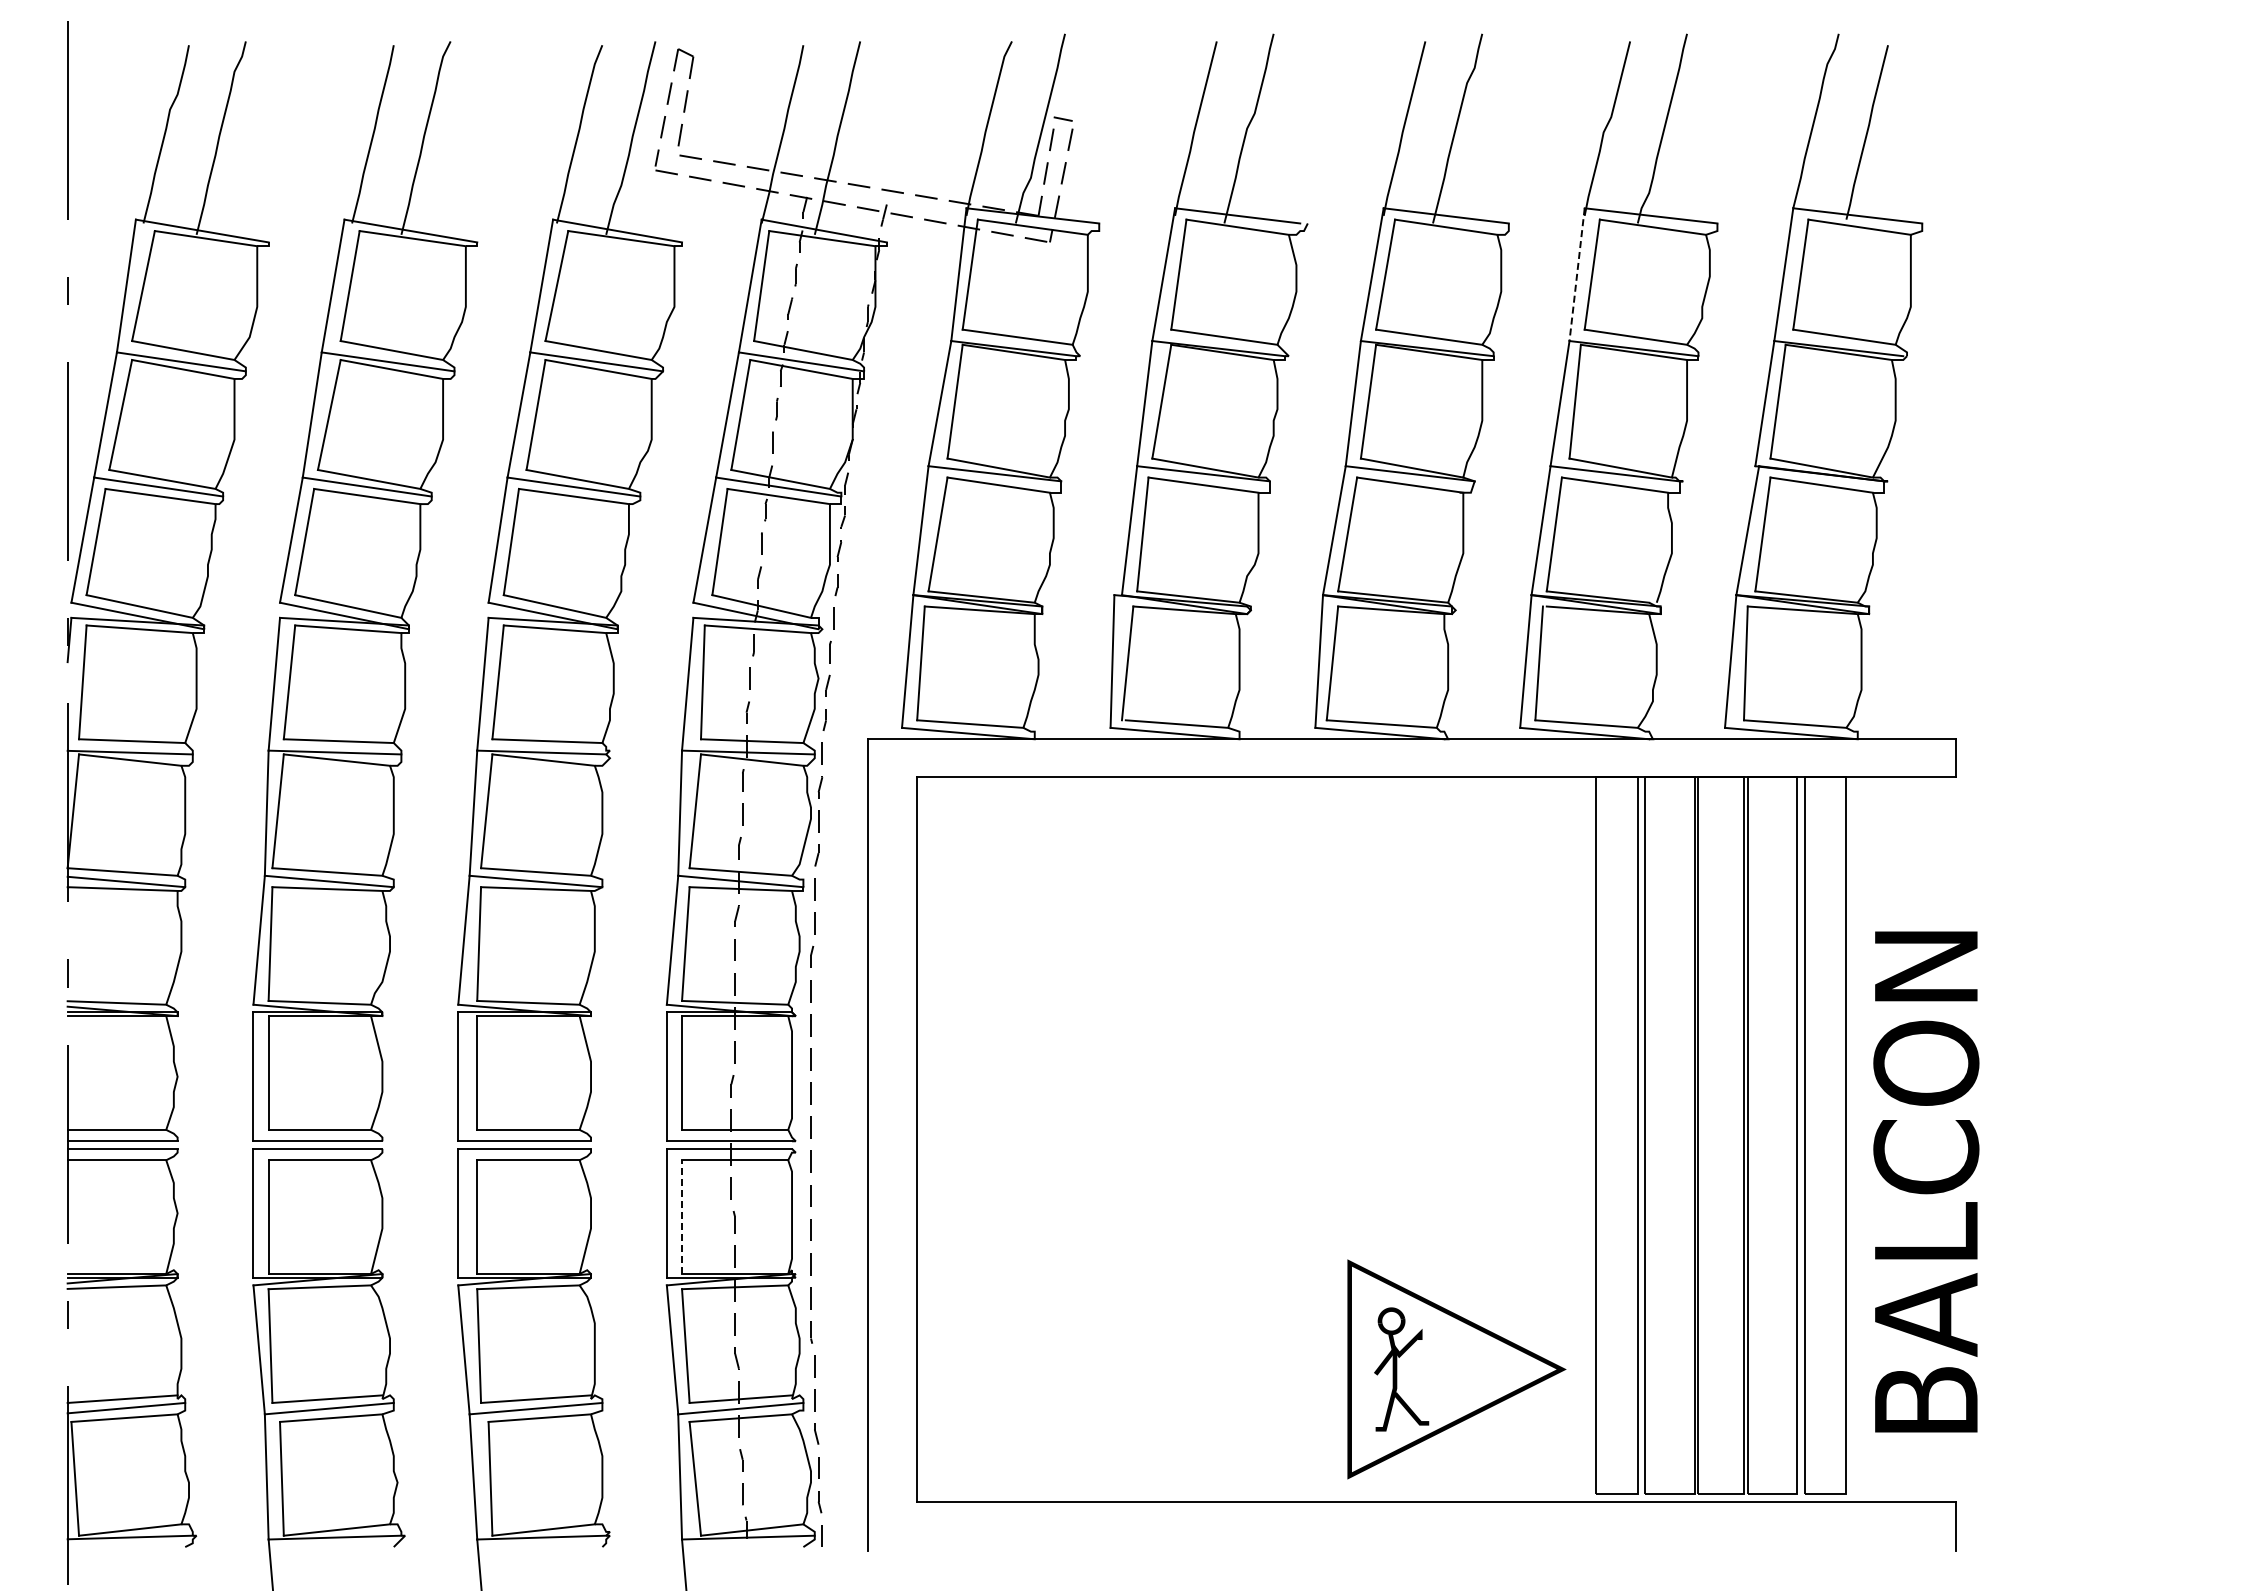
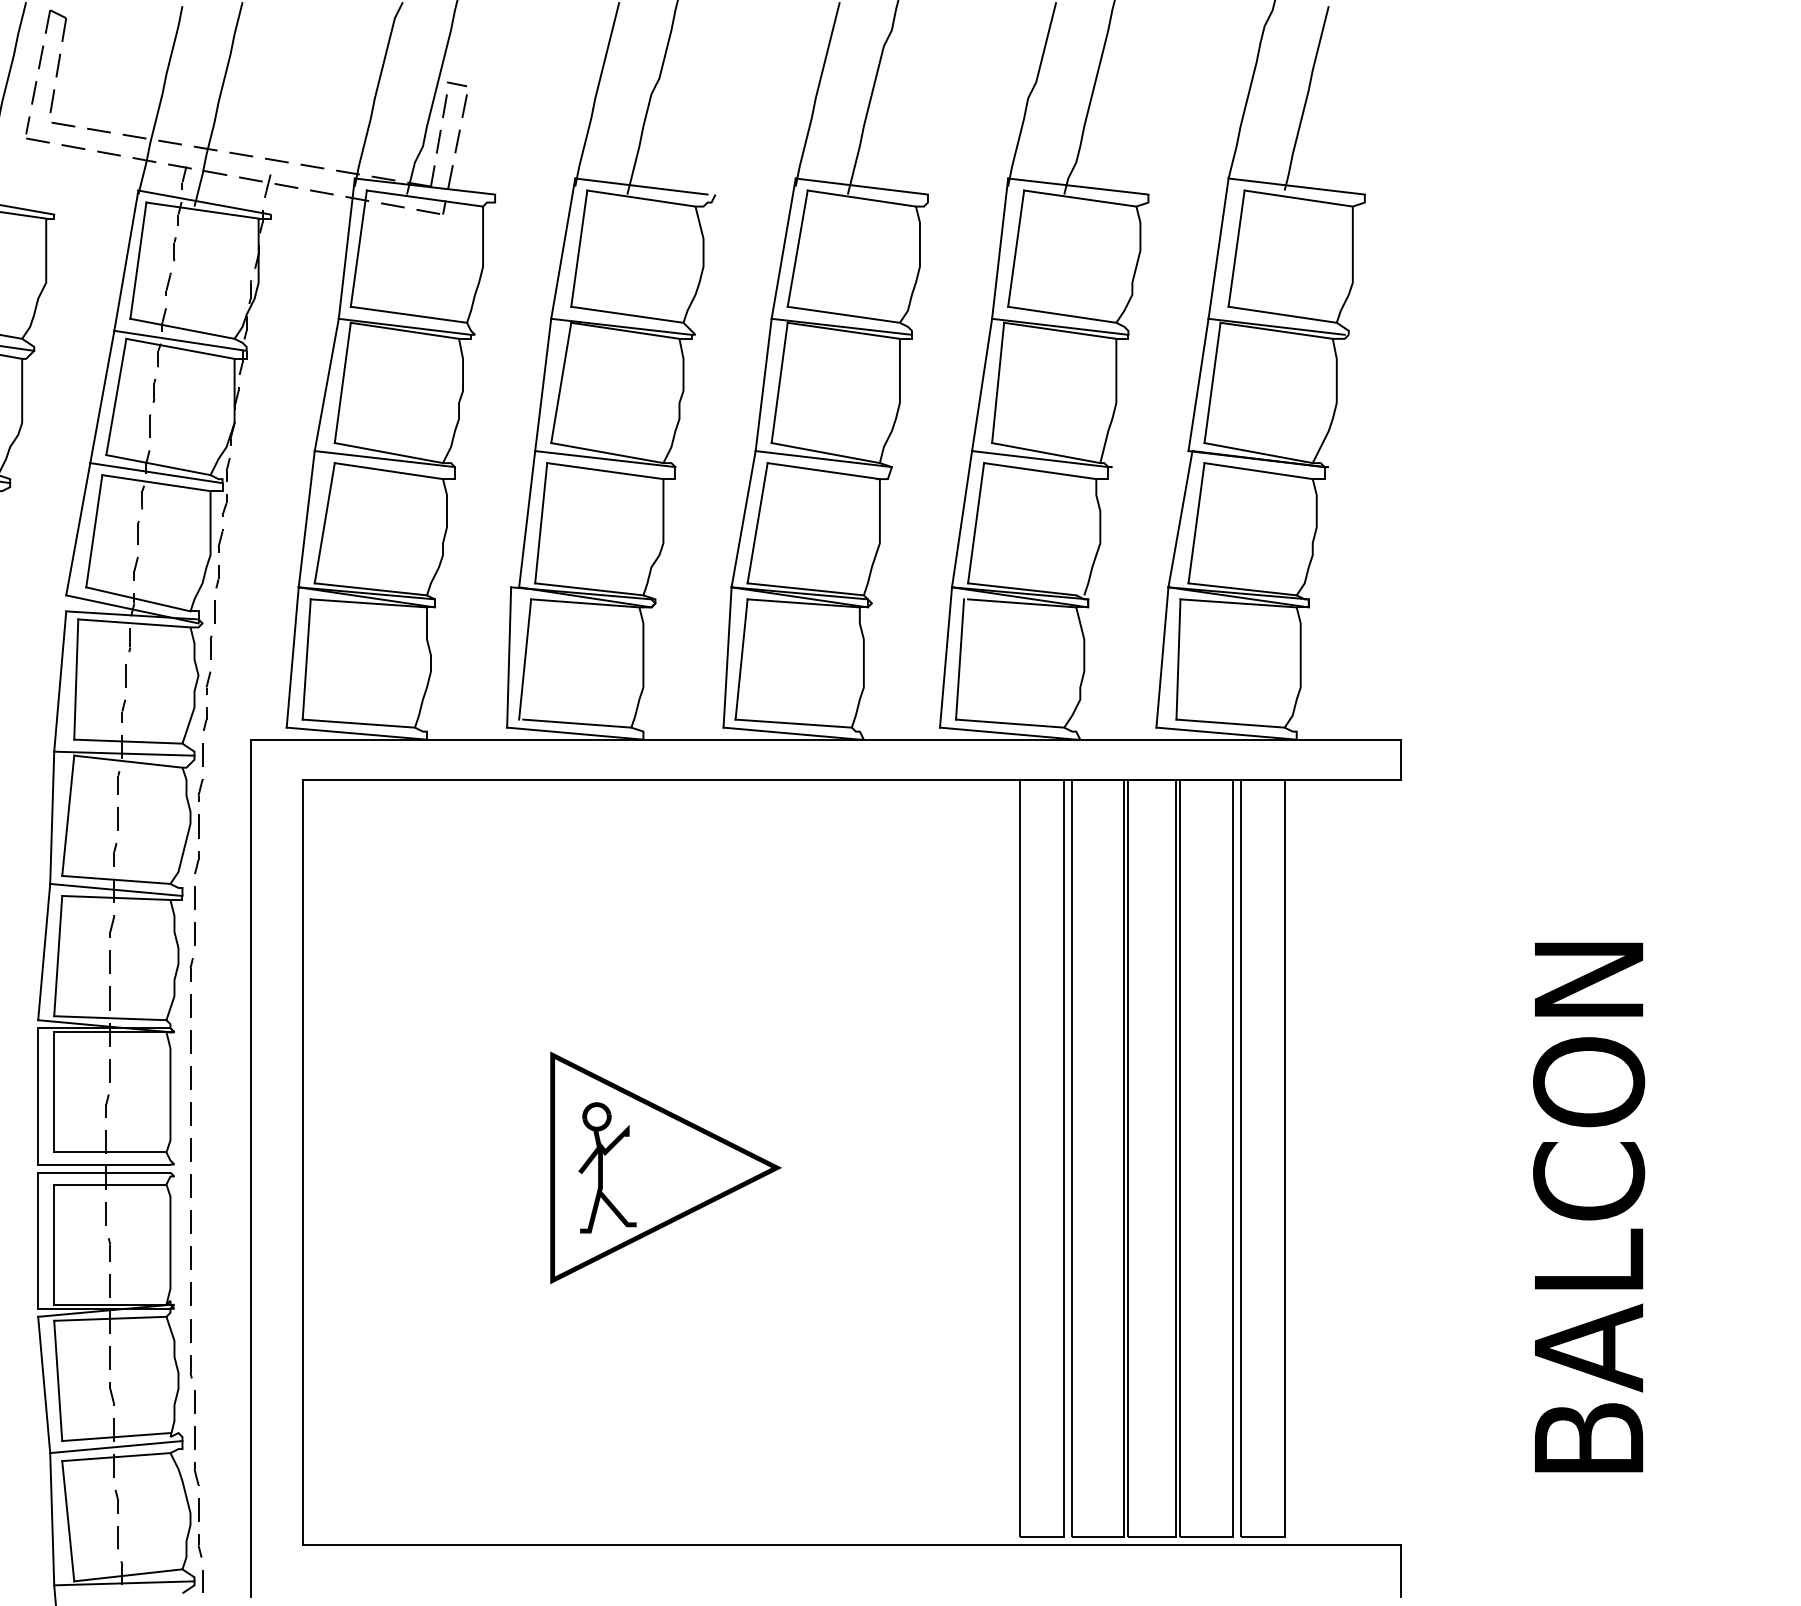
line: (1577, 274) -> (1000, 248), dashed -> solid
text: (1926, 1181) -> (1589, 1207), moved
line: (682, 1217) -> (54, 1245), dashed -> solid
part: (1456, 1369) -> (665, 1167), moved

